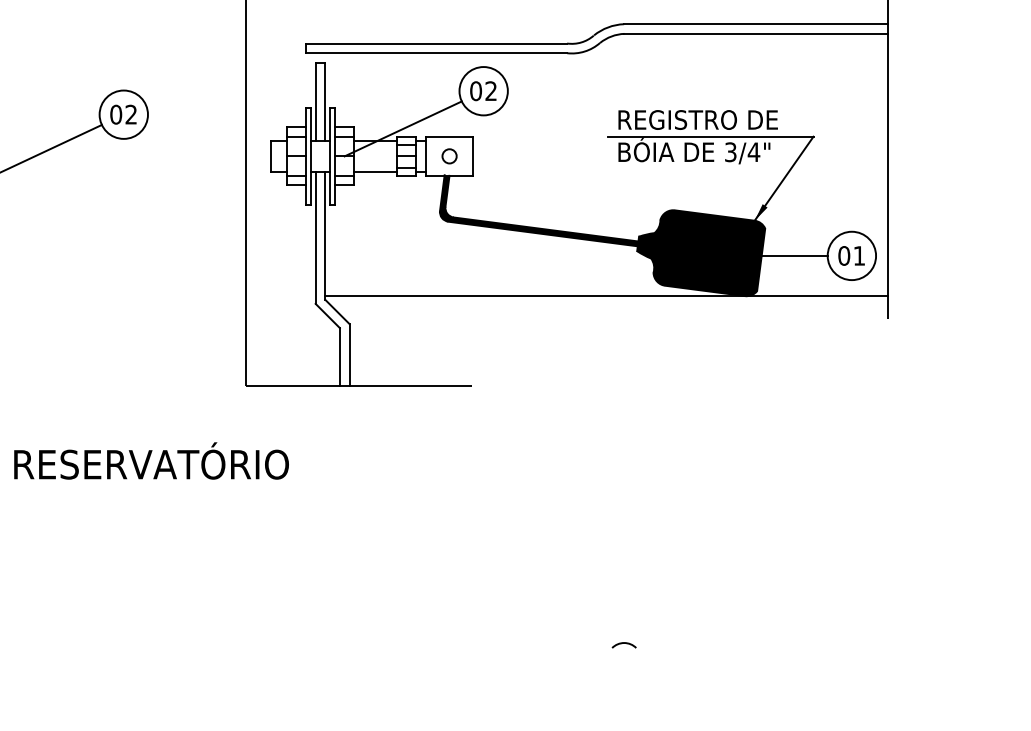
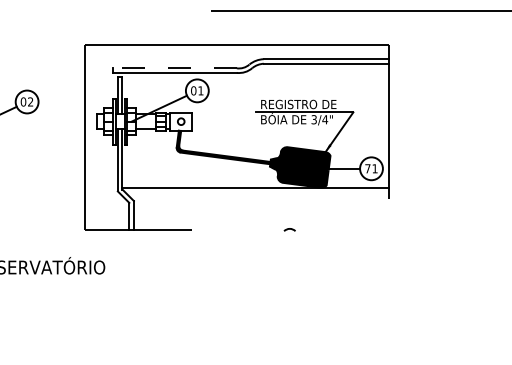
line: (437, 43) -> (175, 68), solid -> dashed
text: (490, 90) -> (200, 90), 02 -> 01
text: (843, 255) -> (367, 168), 01 -> 71
arc: (623, 644) -> (289, 229), moved

